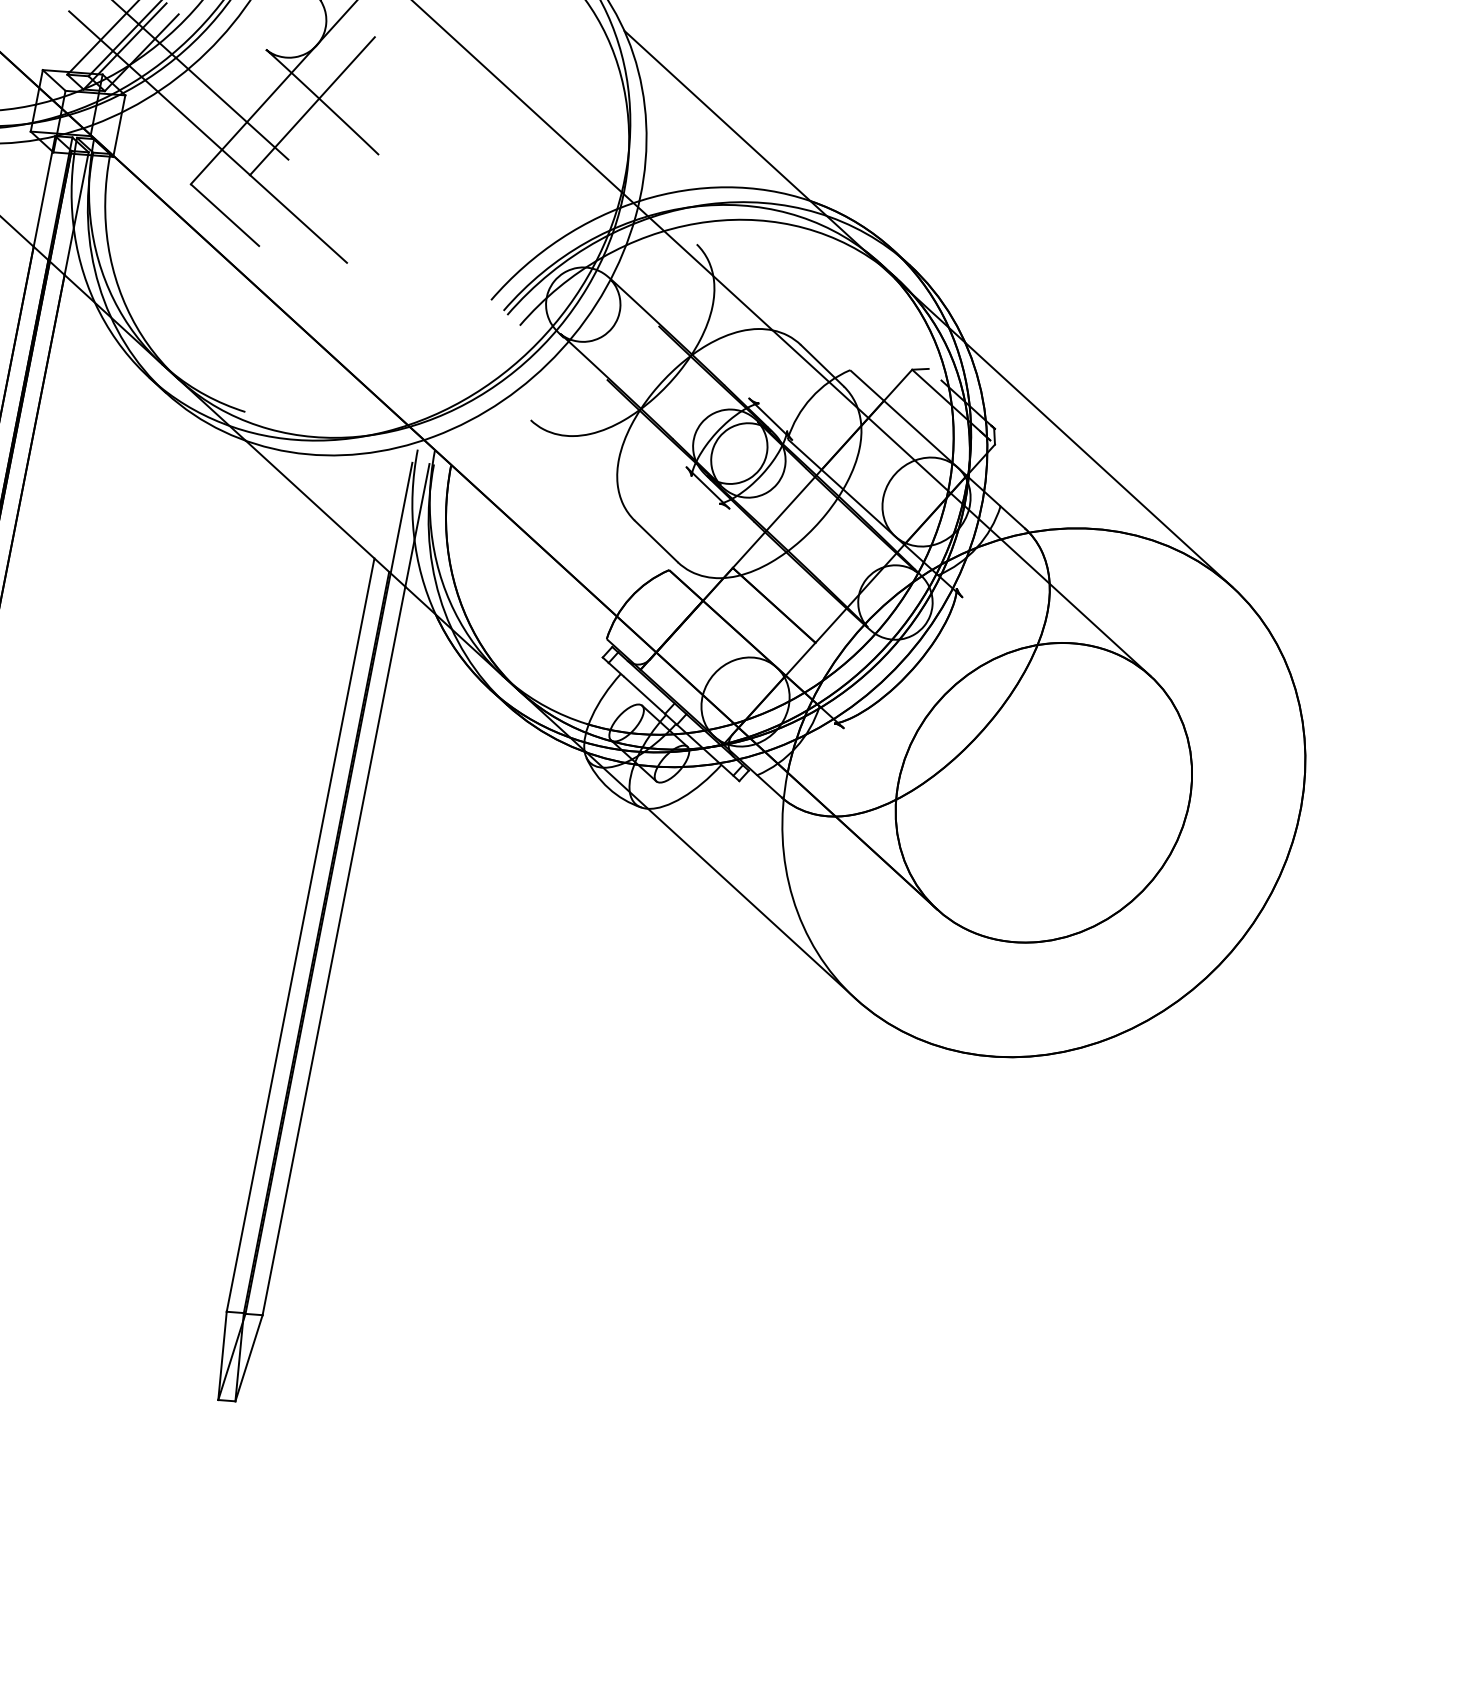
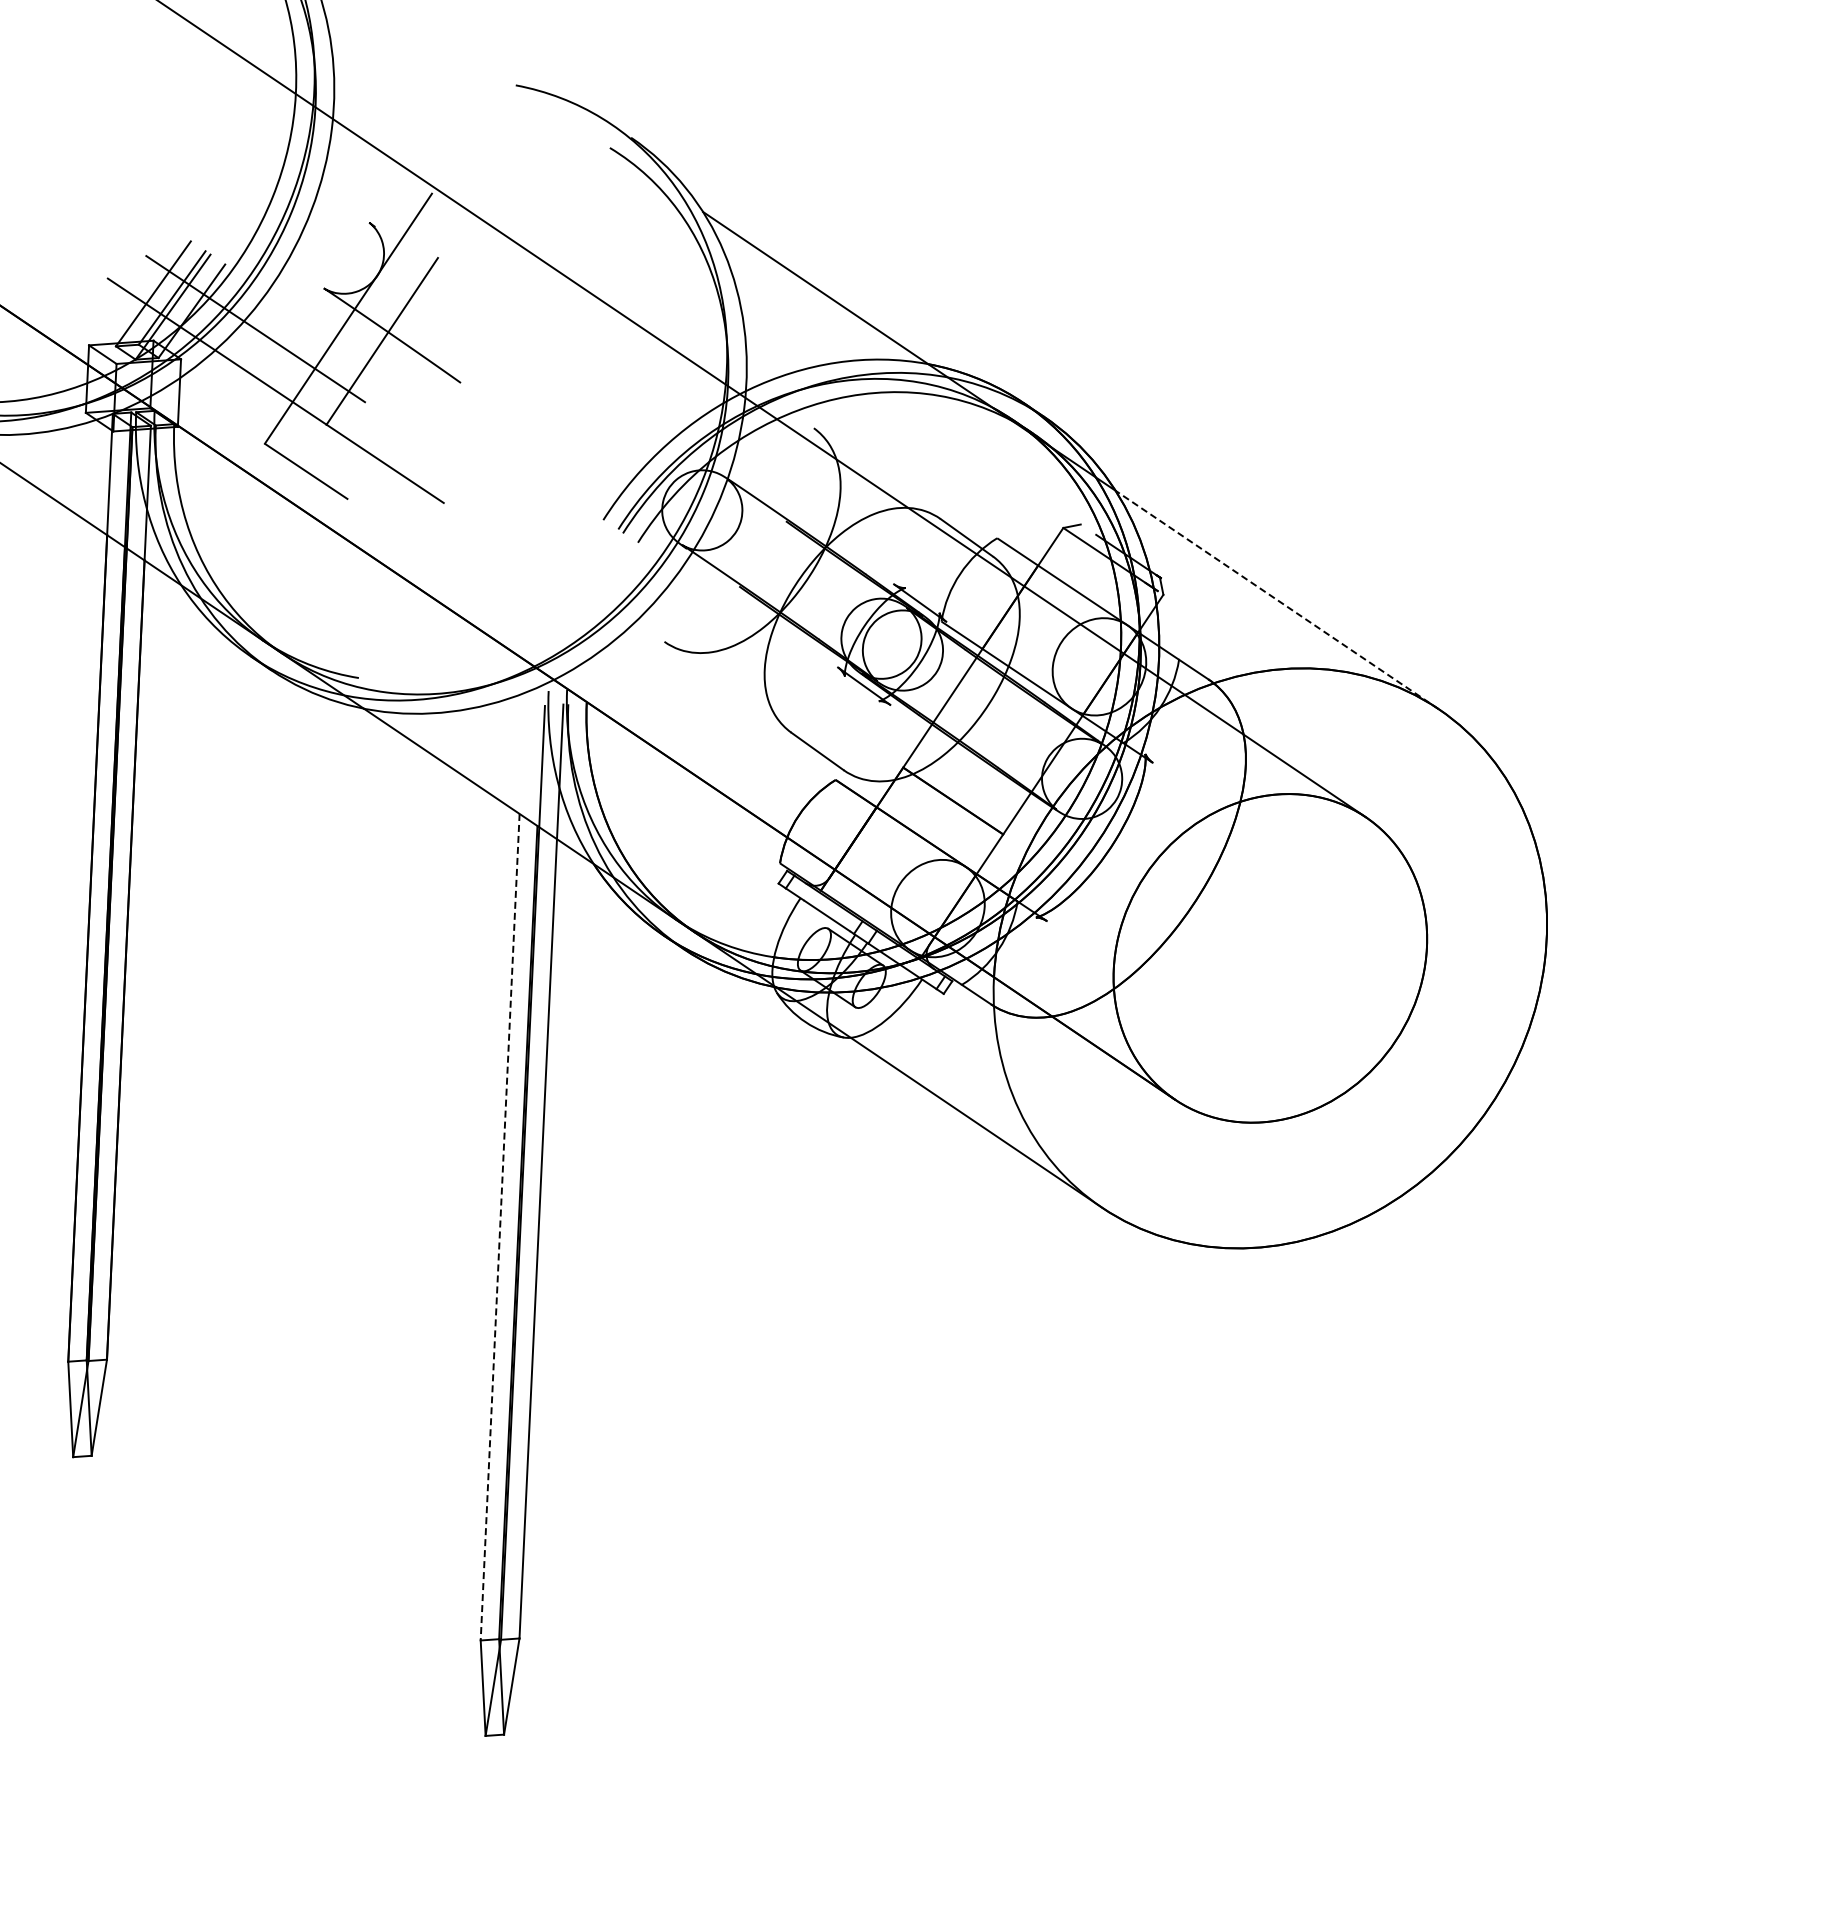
line: (1098, 464) -> (1276, 599), solid -> dashed
line: (300, 935) -> (500, 1227), solid -> dashed

